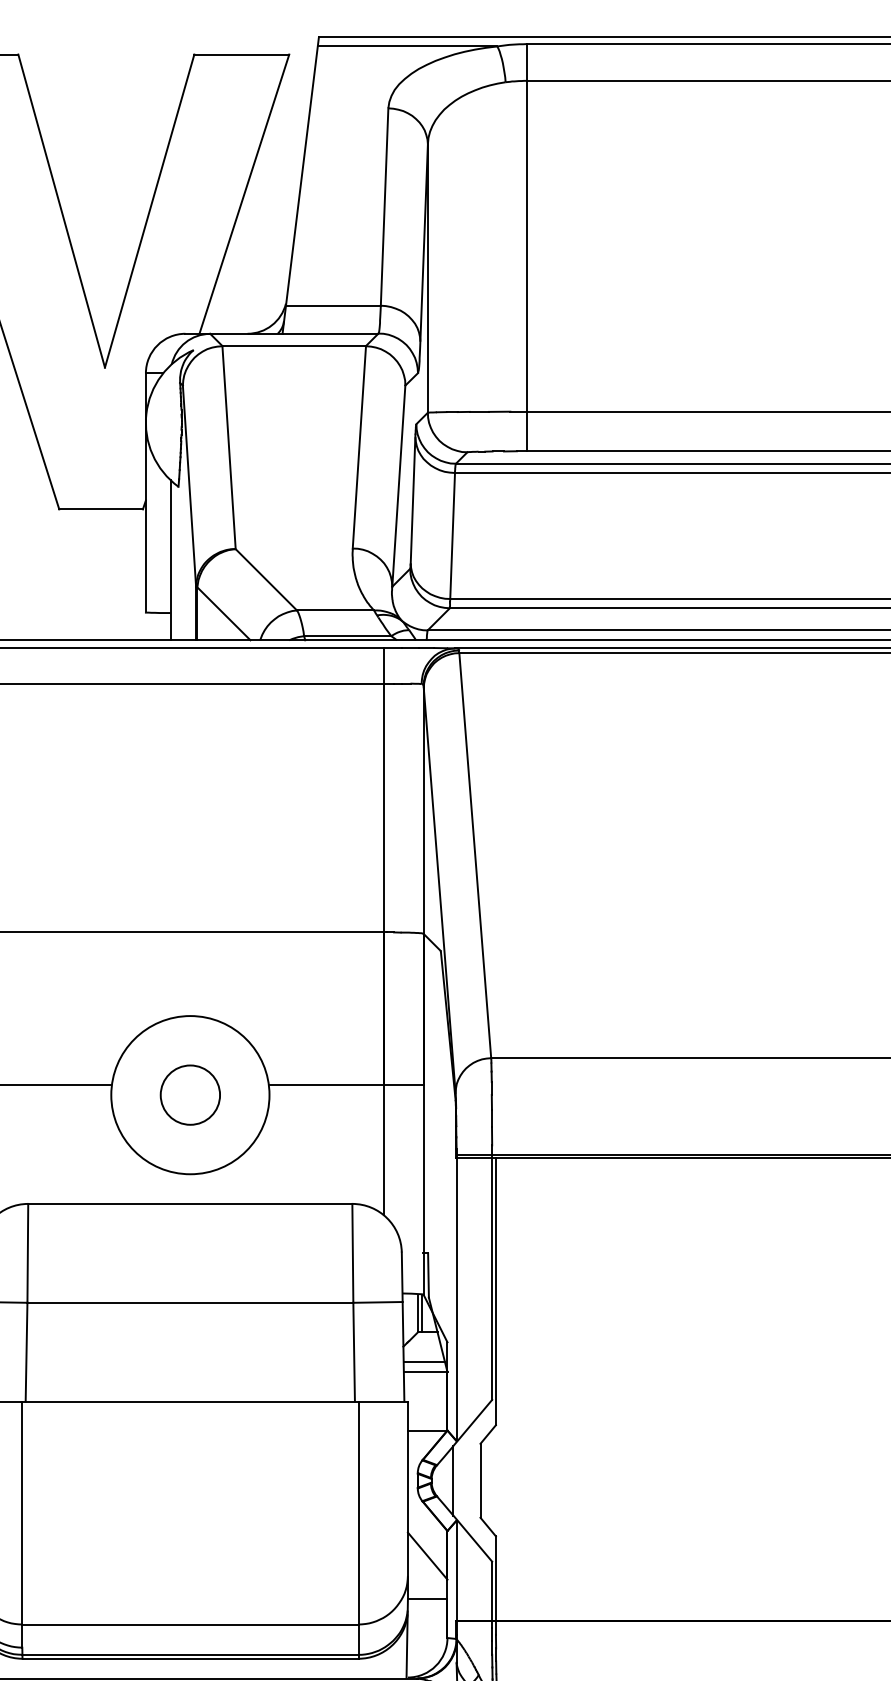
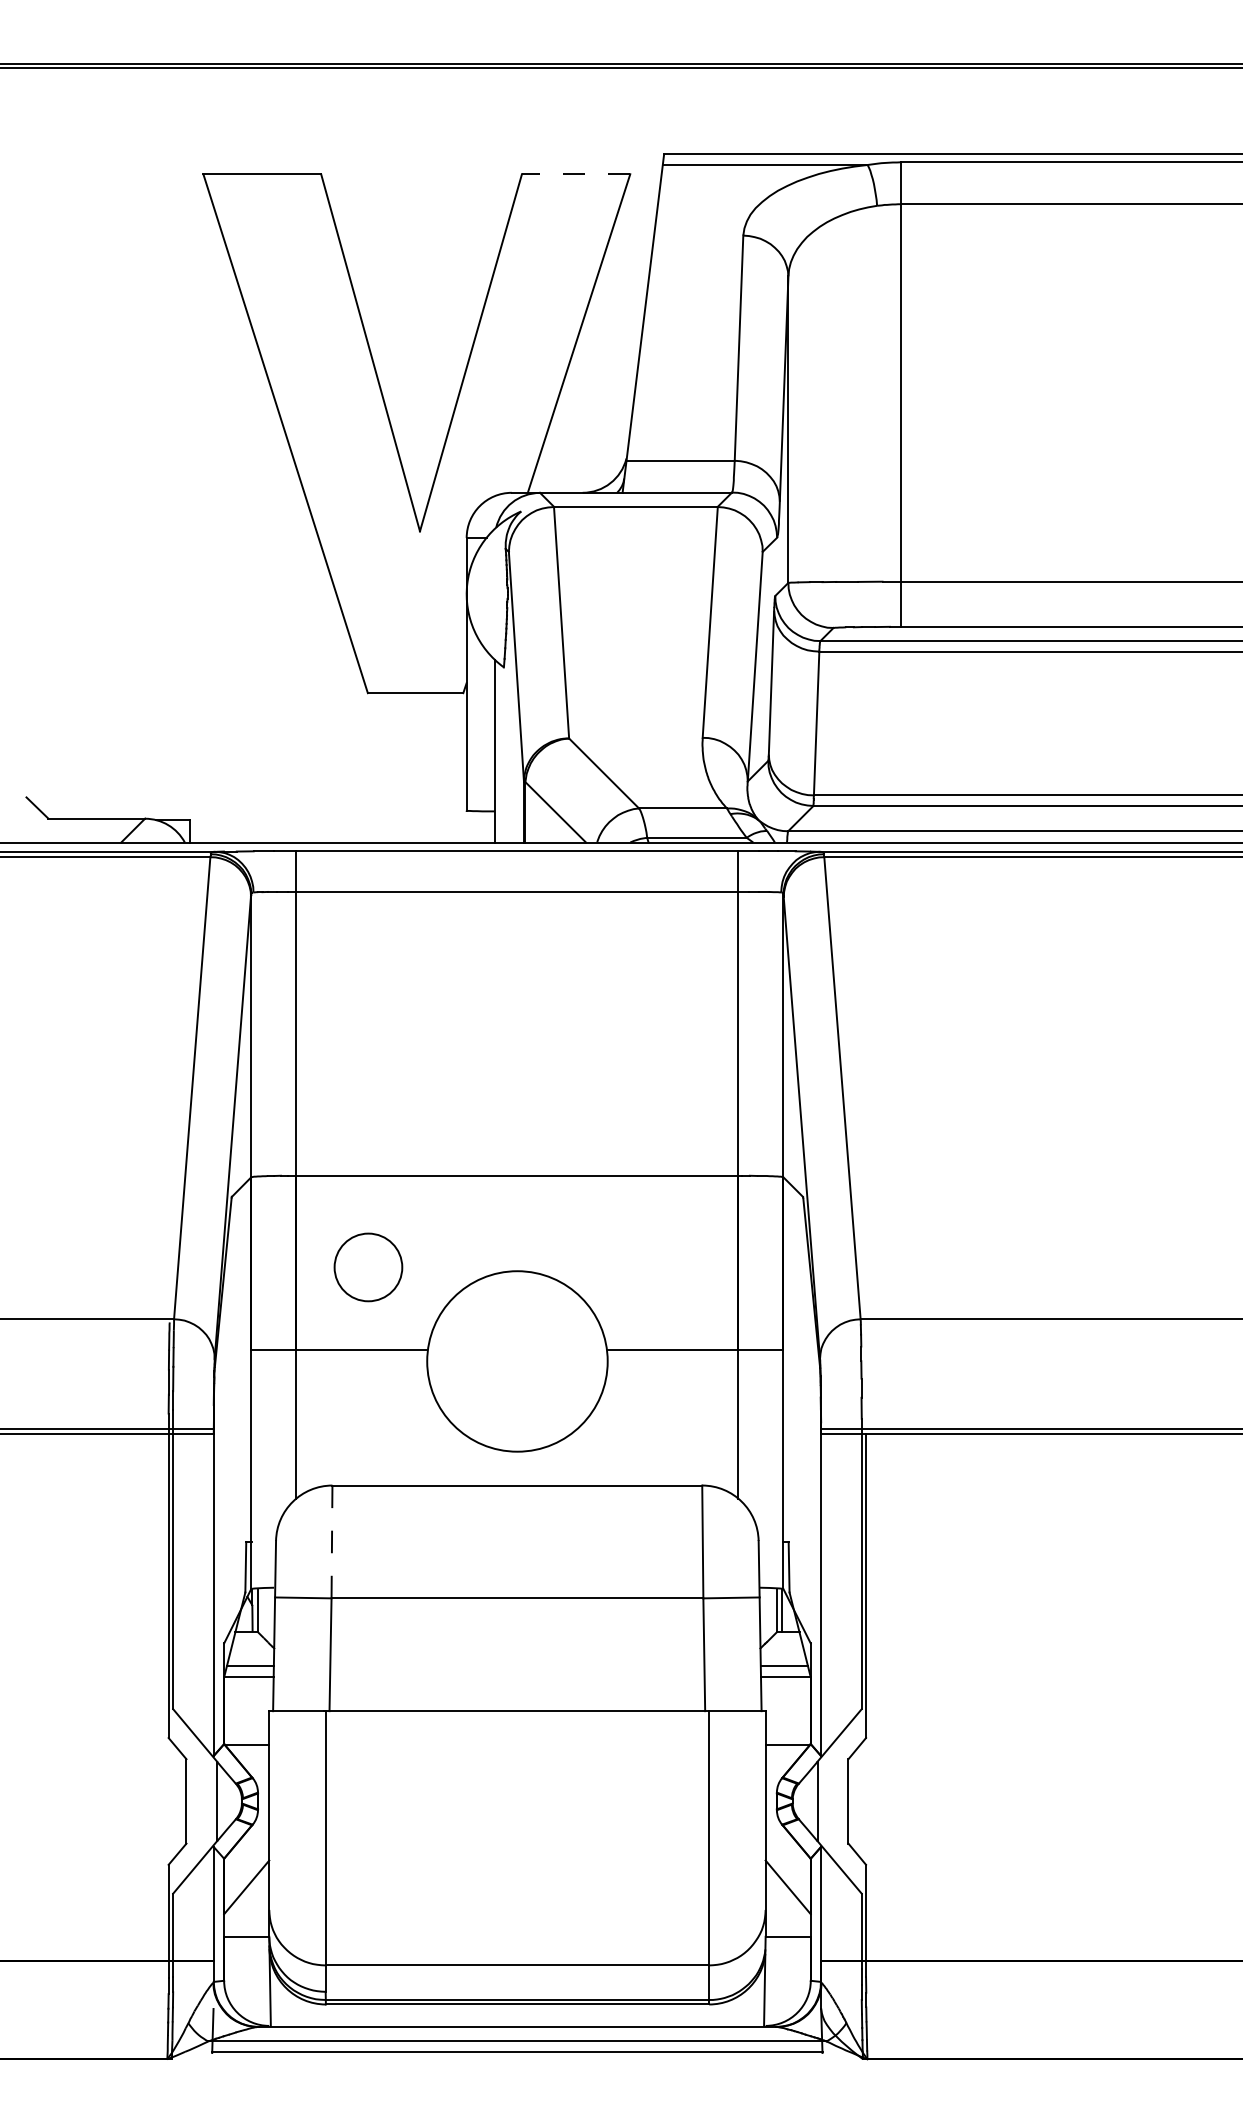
line: (241, 54) -> (575, 174), solid -> dashed
circle: (190, 1095) -> (368, 1267), moved
line: (28, 1252) -> (332, 1541), solid -> dashed

